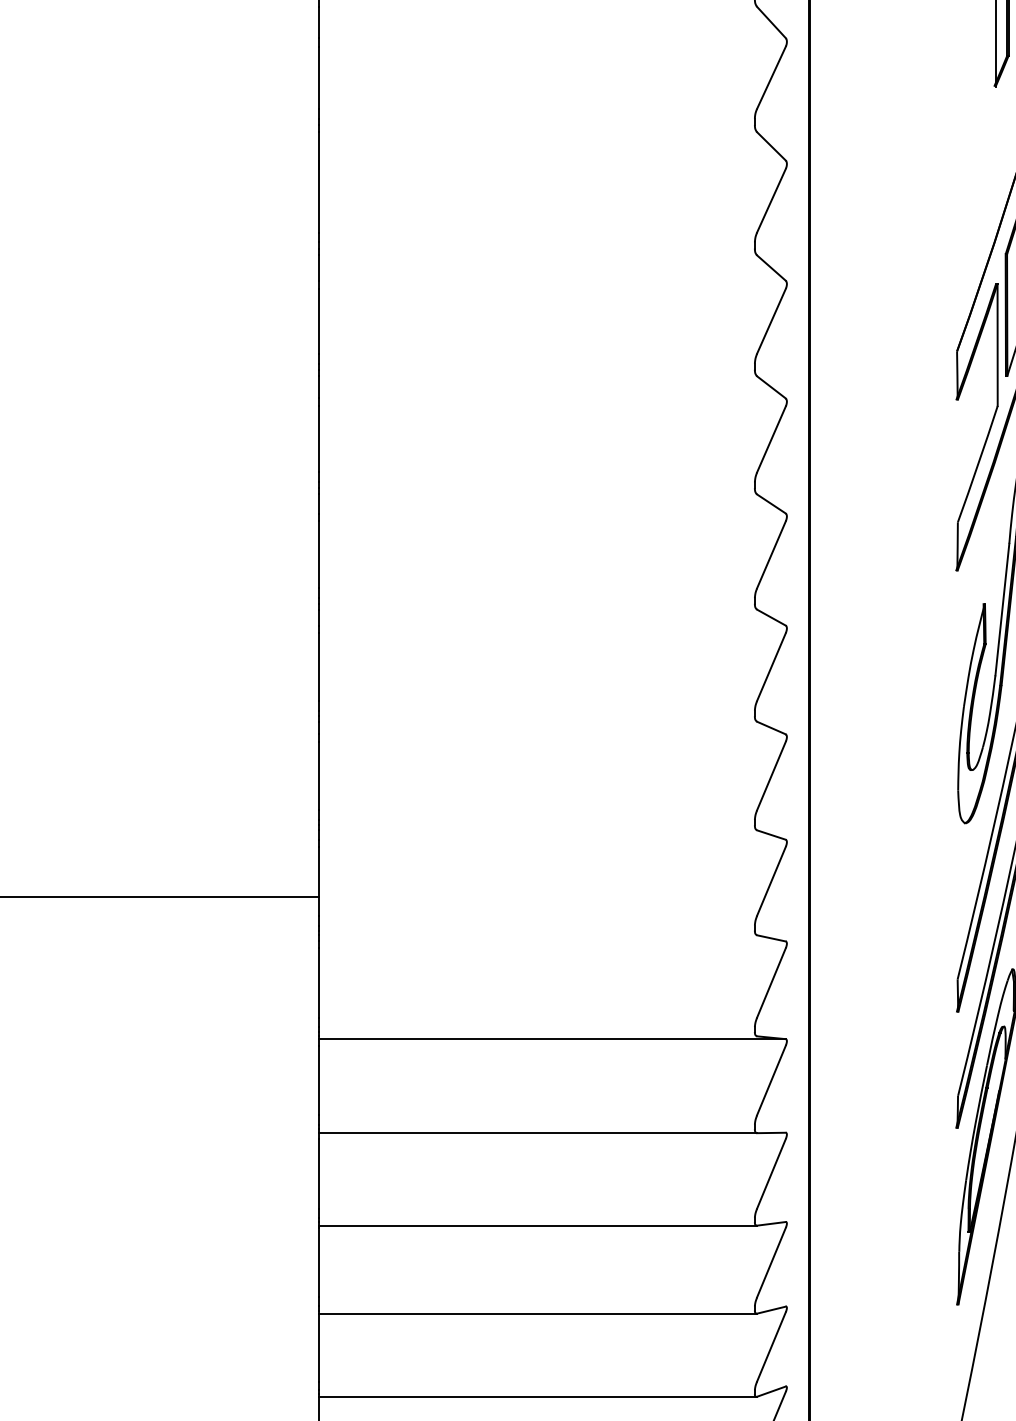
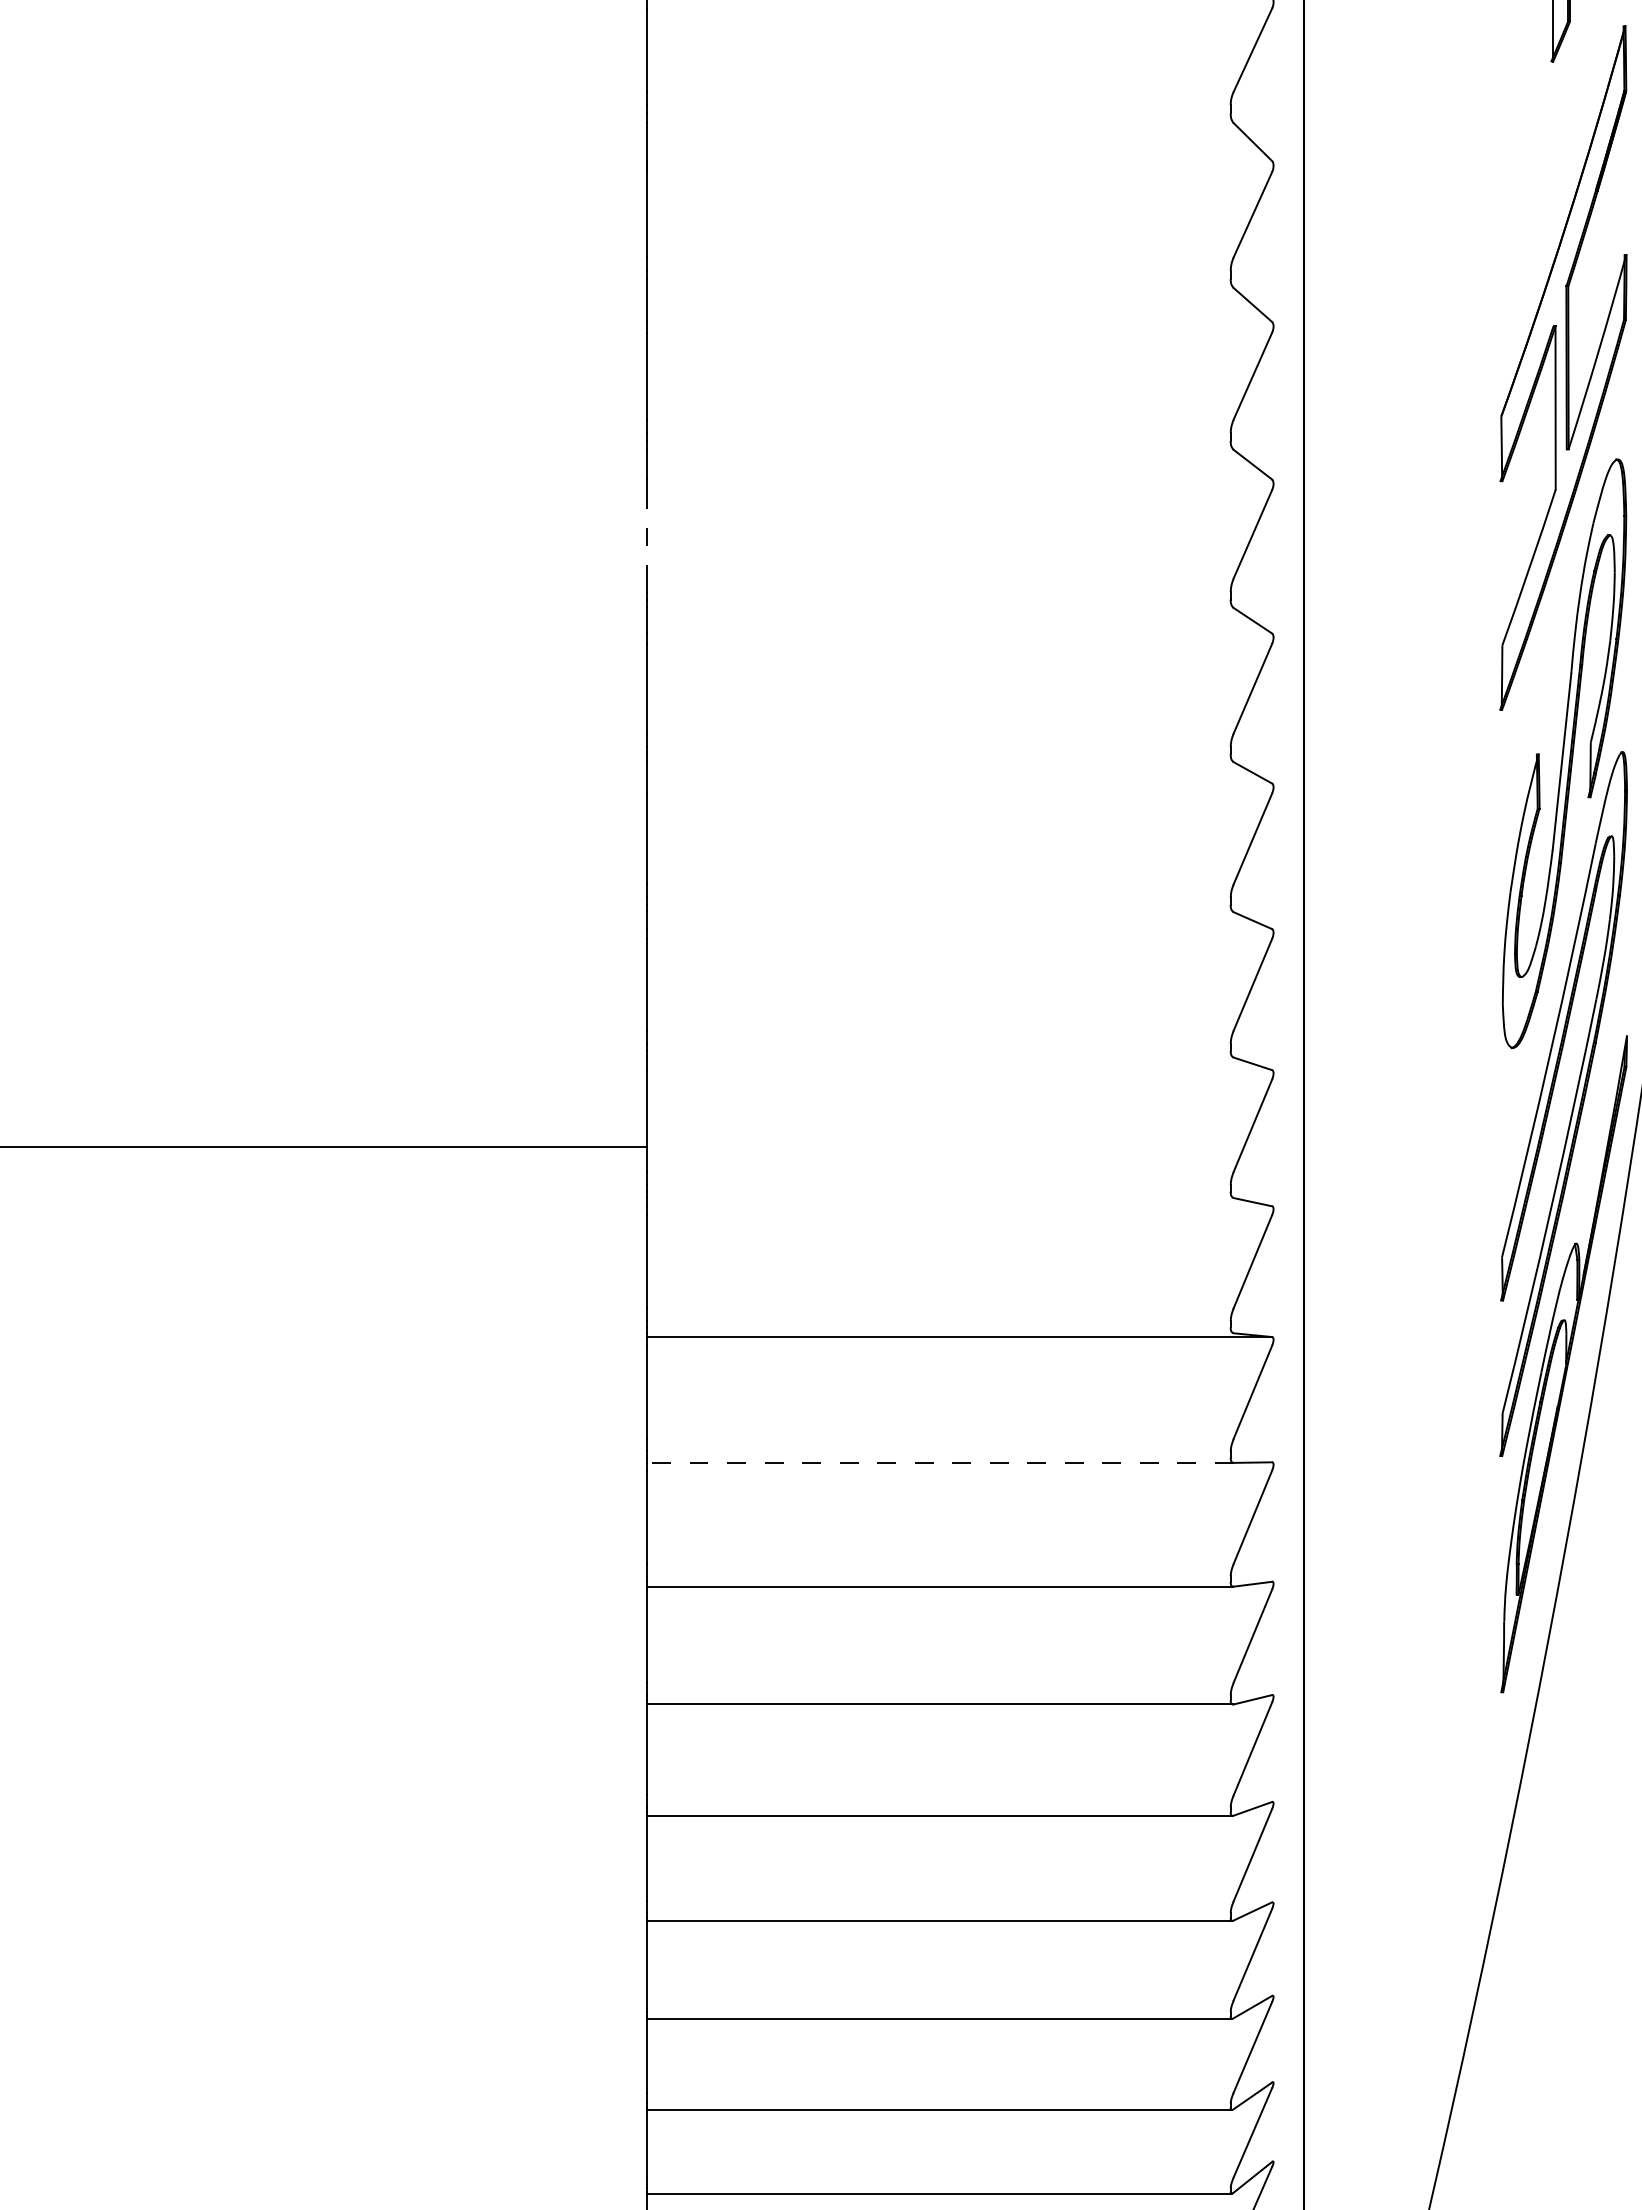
line: (319, 439) -> (647, 534), solid -> dashed
line: (537, 1132) -> (939, 1462), solid -> dashed

